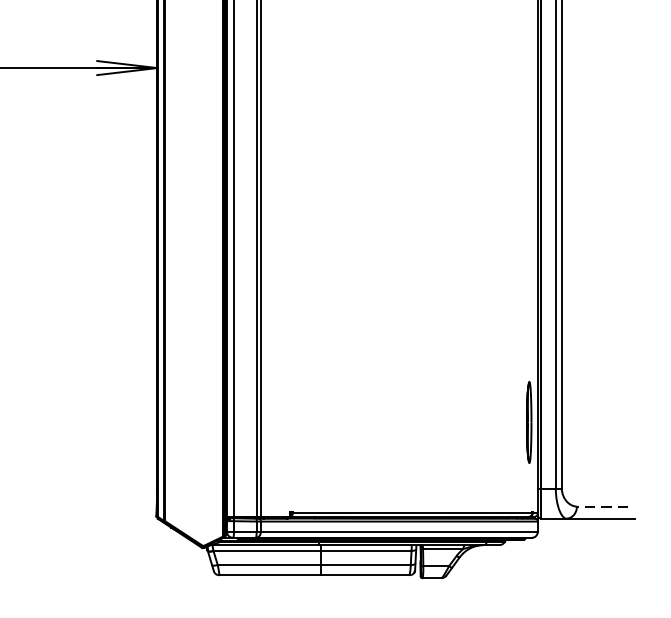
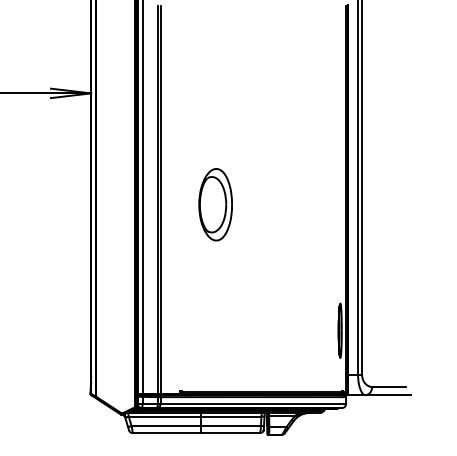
part: (342, 233) -> (215, 204), added
line: (601, 507) -> (388, 387), dashed -> solid

